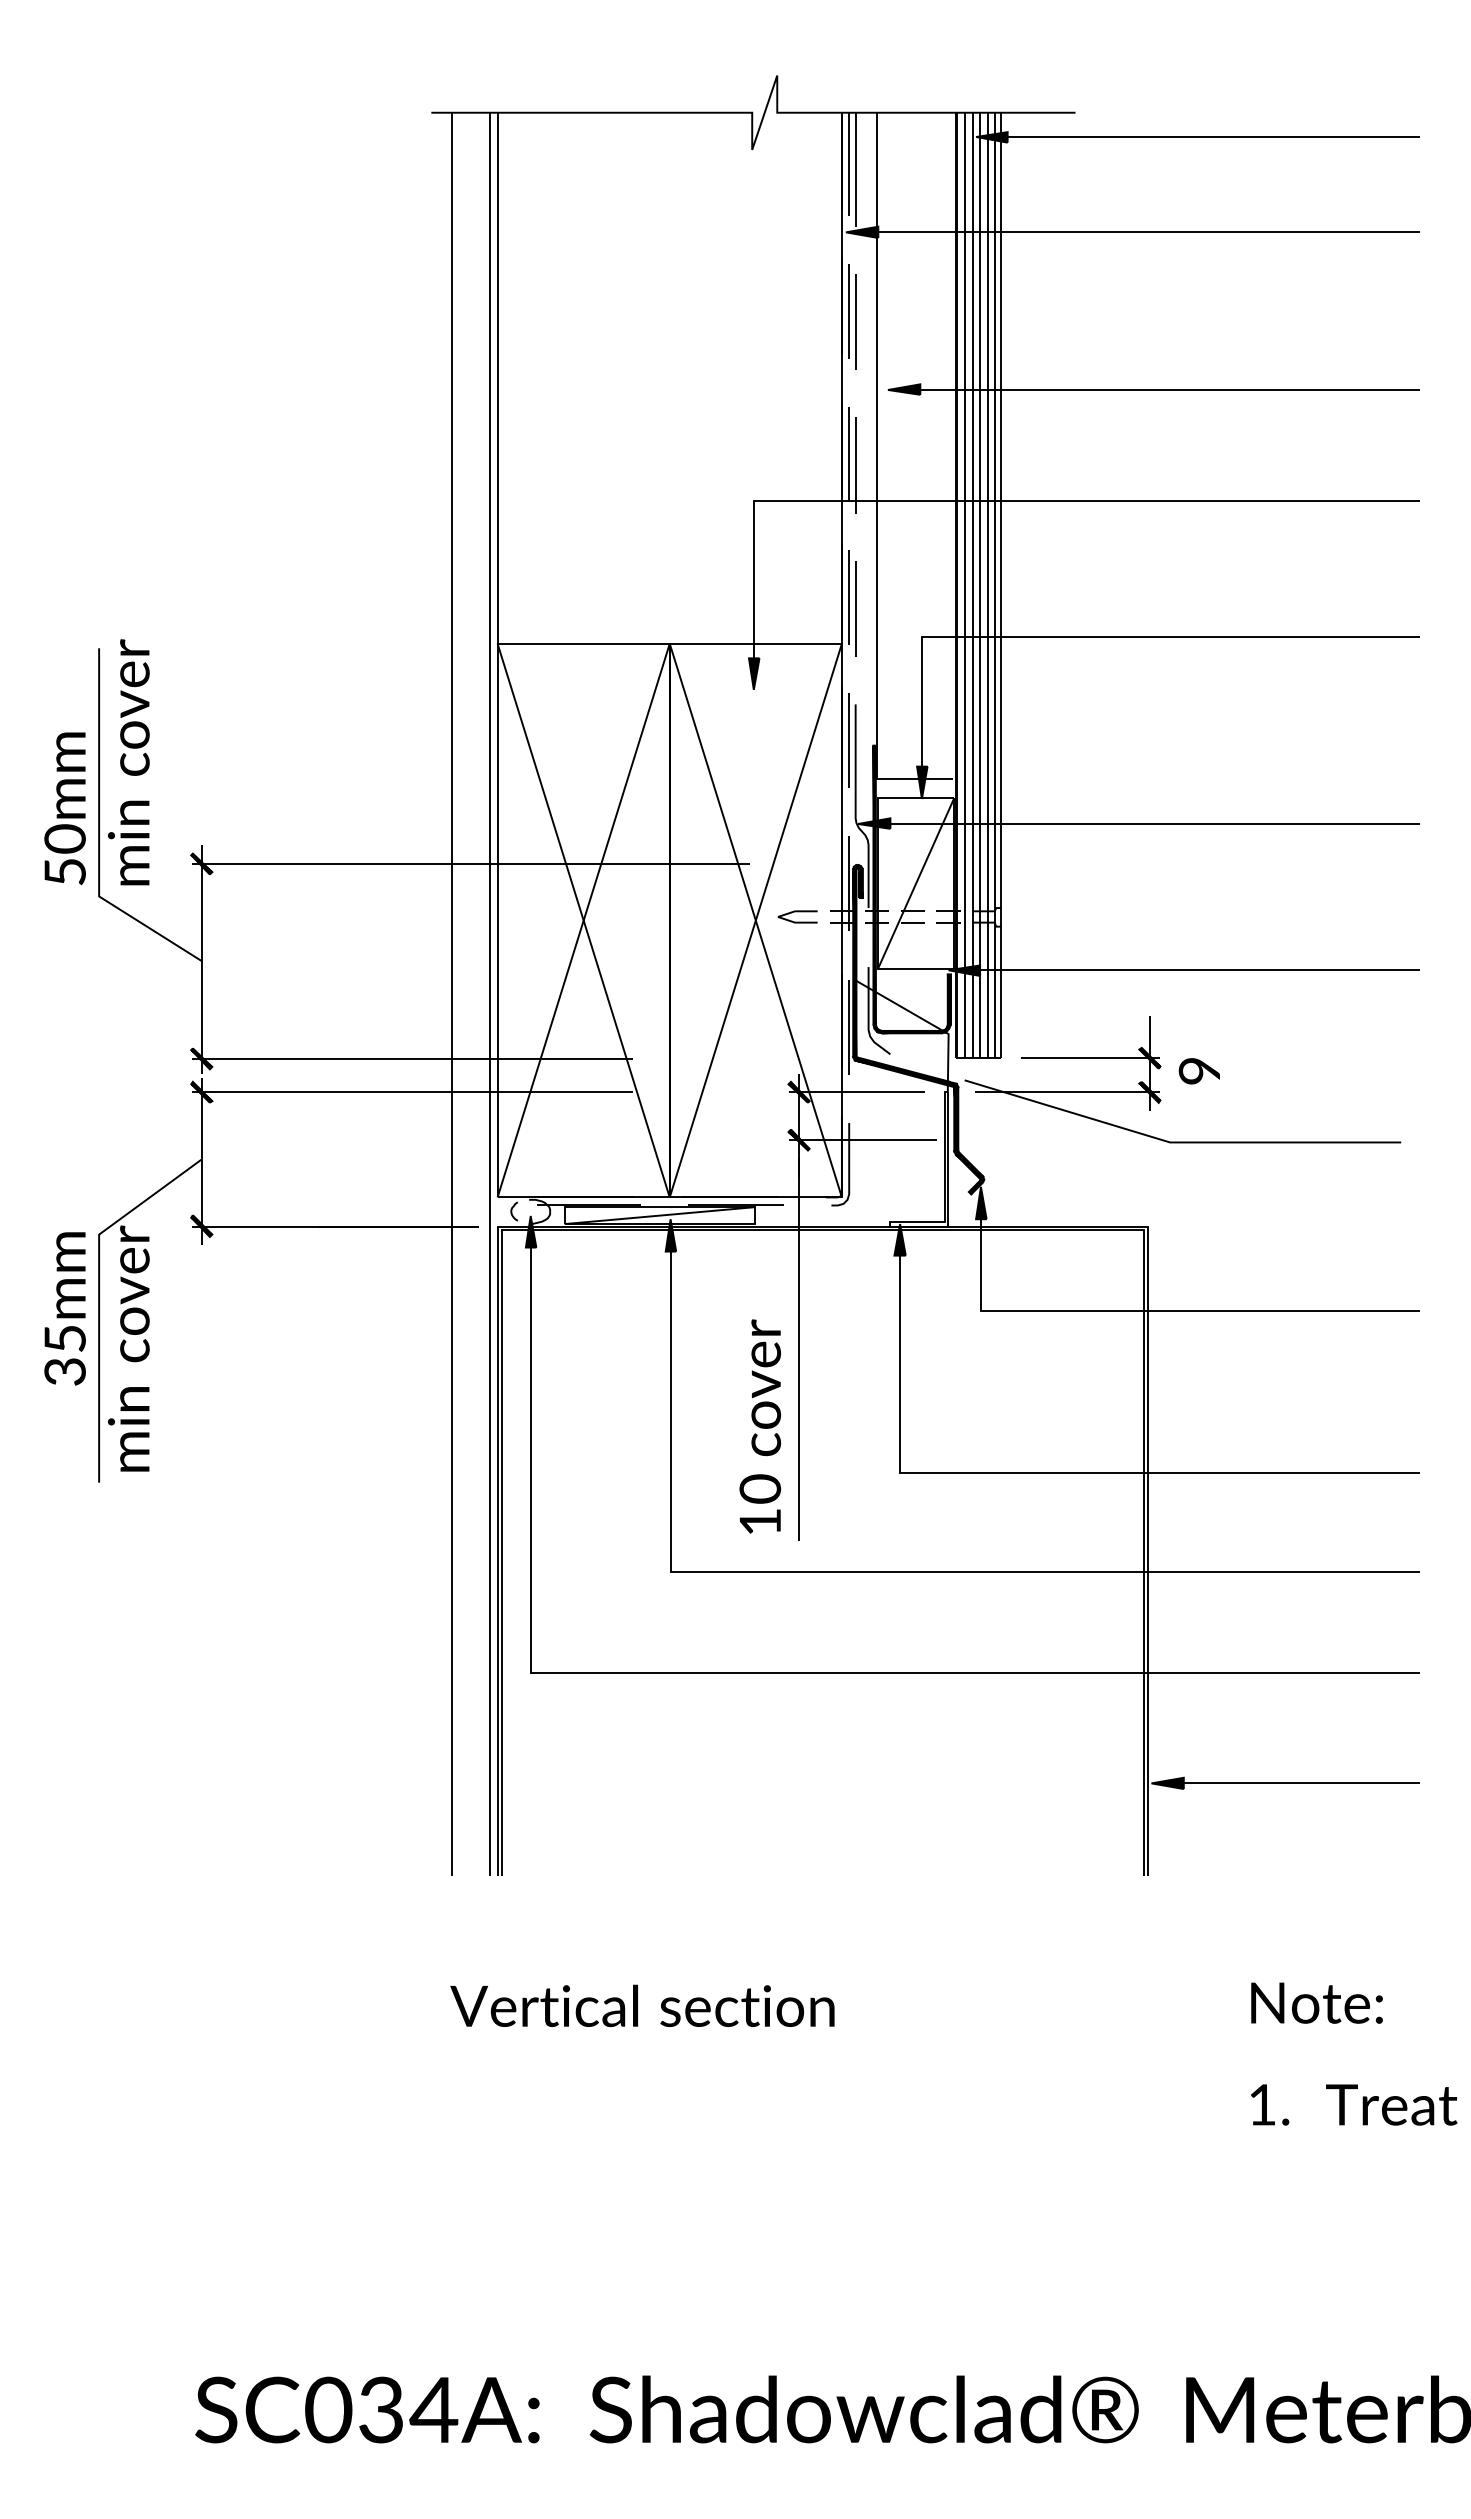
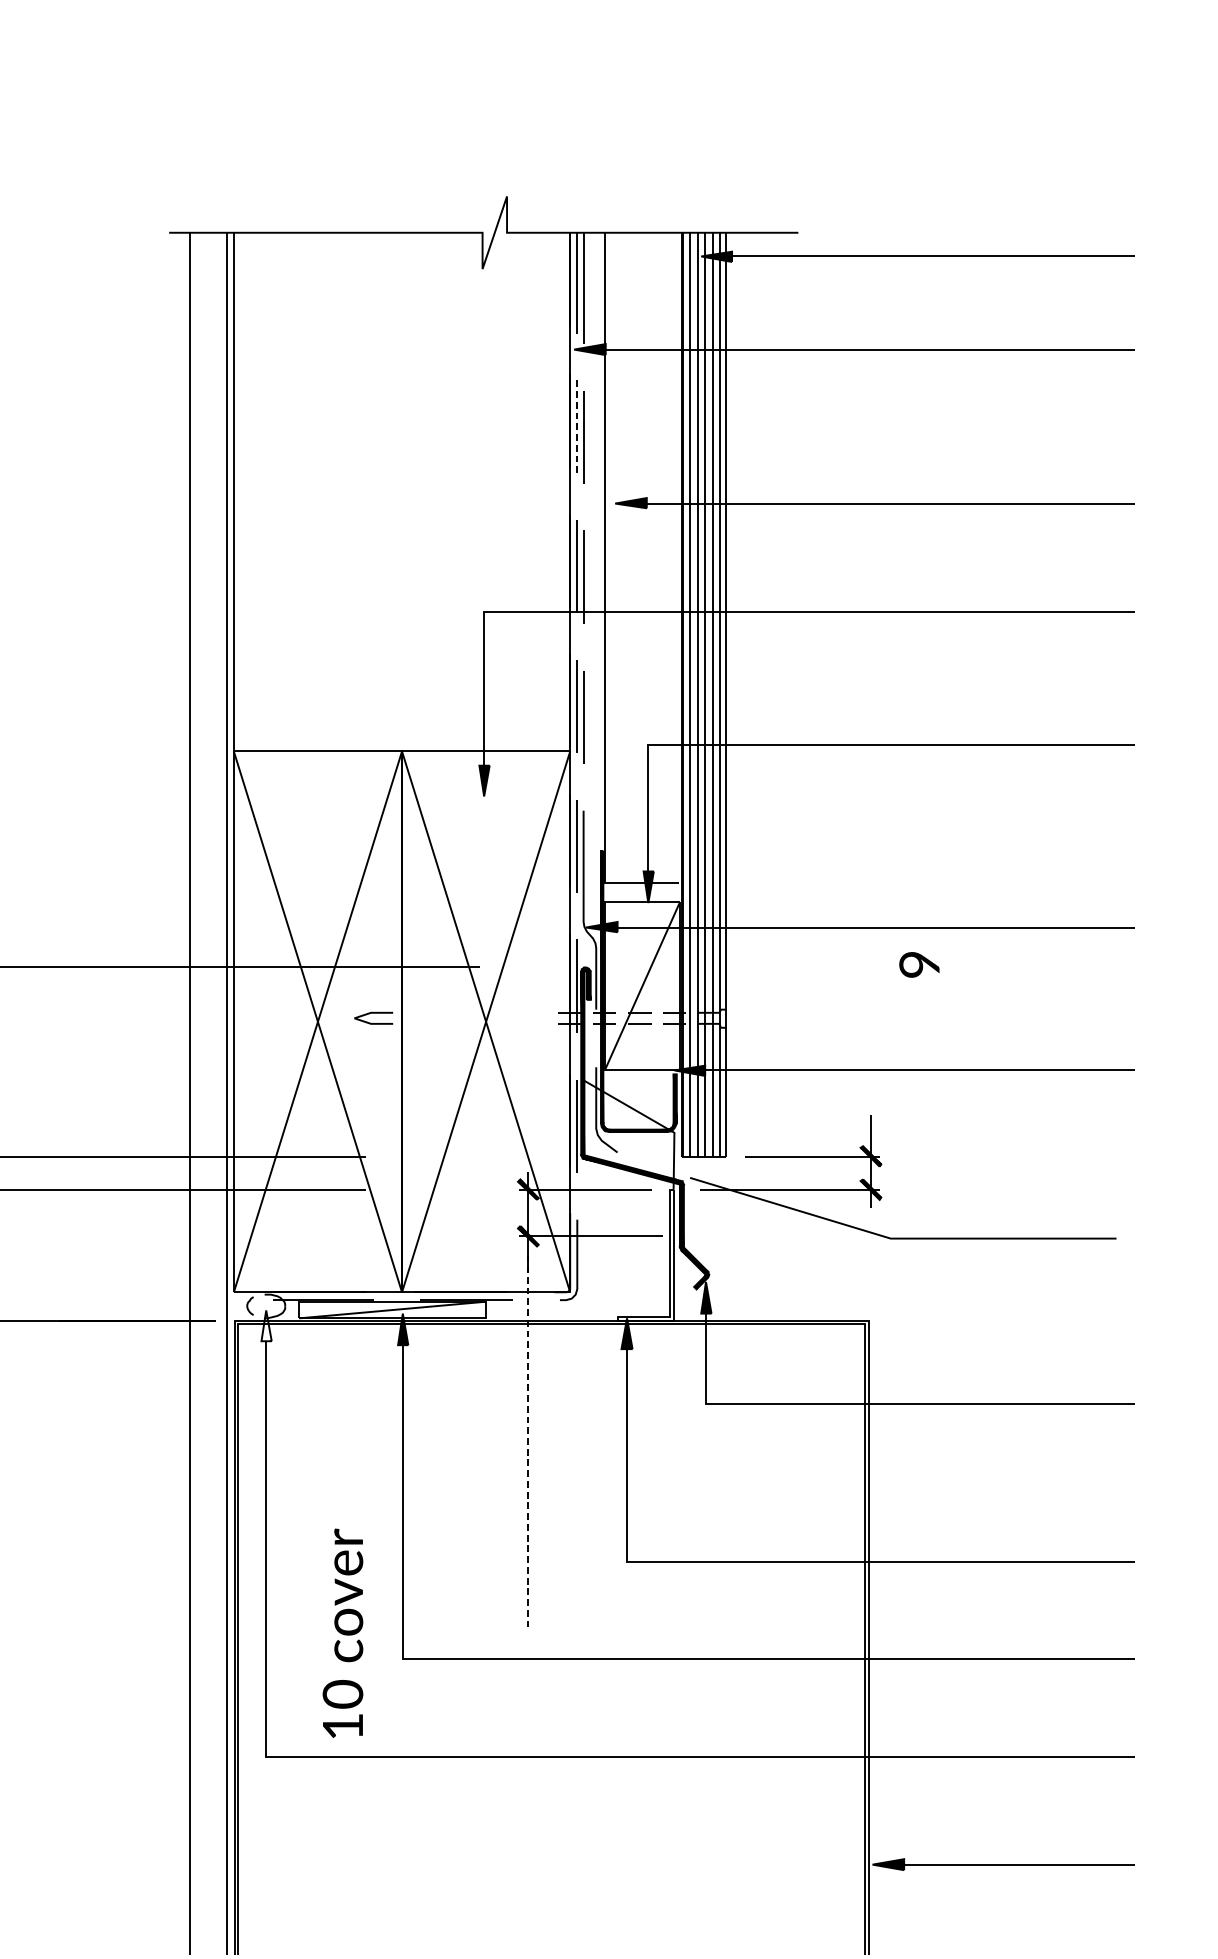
line: (849, 311) -> (577, 426), solid -> dashed
line: (797, 912) -> (373, 1013), moved
text: (1198, 1071) -> (918, 965), moved
fill: (530, 1231) -> (266, 1325), removed
line: (799, 1348) -> (528, 1439), solid -> dashed
text: (760, 1426) -> (343, 1633), moved

